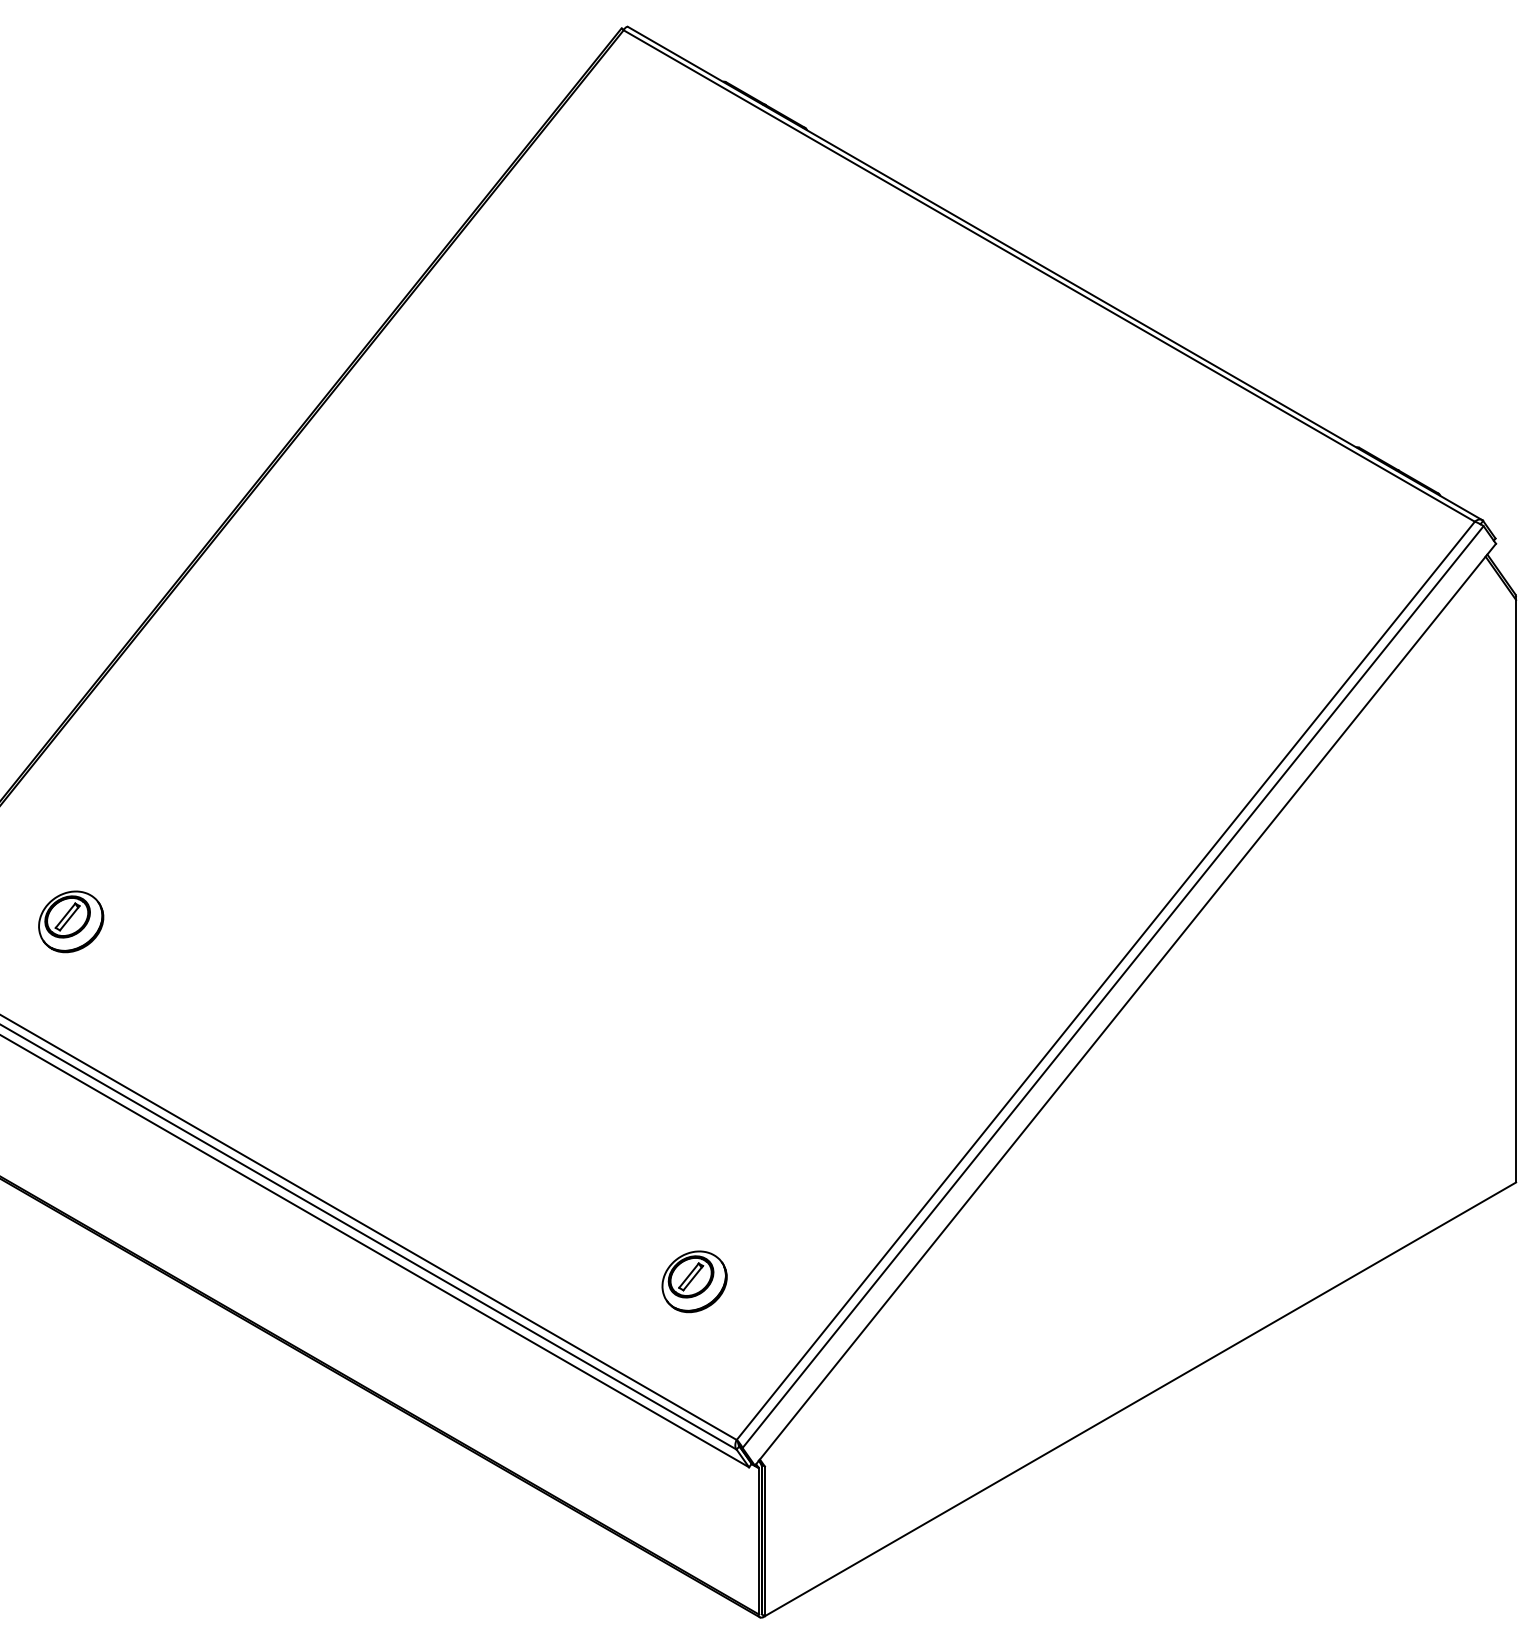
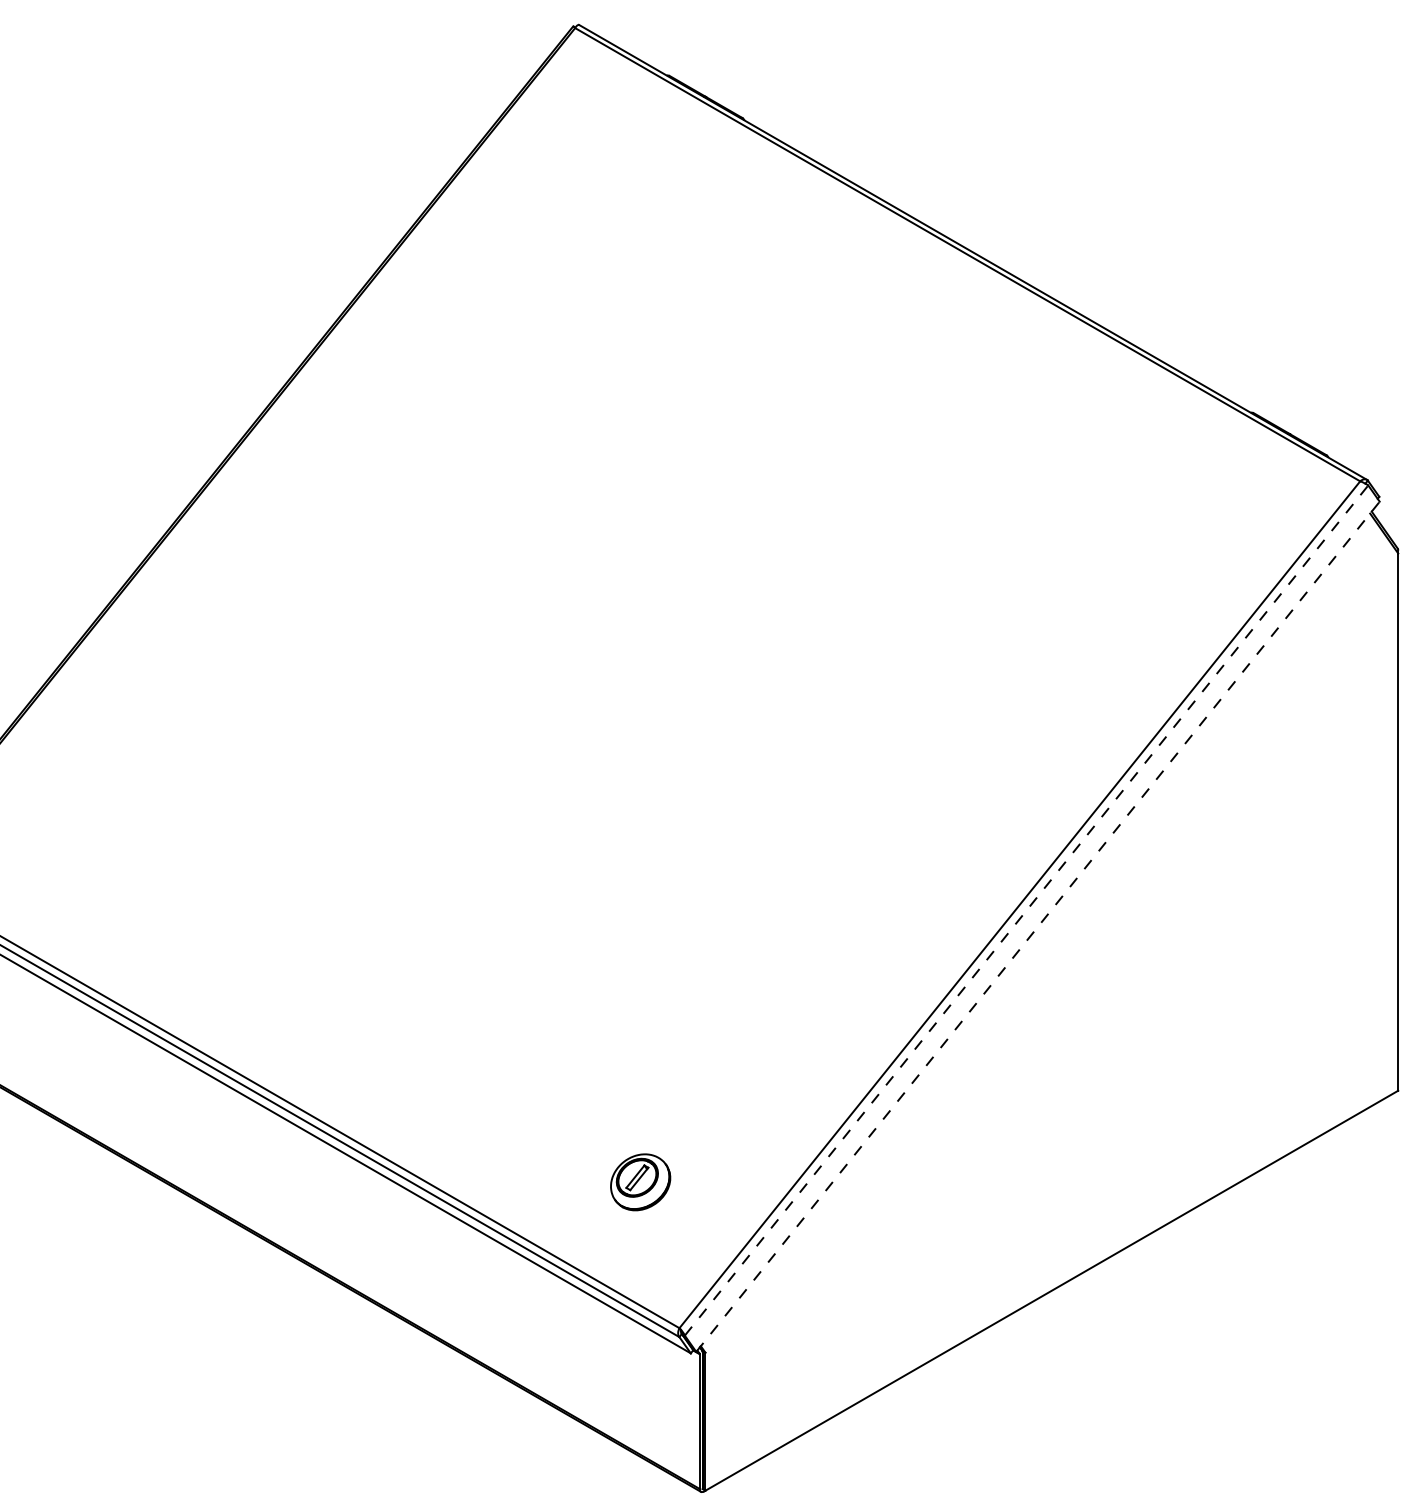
part: (71, 922) -> (65, 850), removed
line: (1113, 987) -> (1026, 910), solid -> dashed
line: (1126, 1004) -> (1038, 926), solid -> dashed

